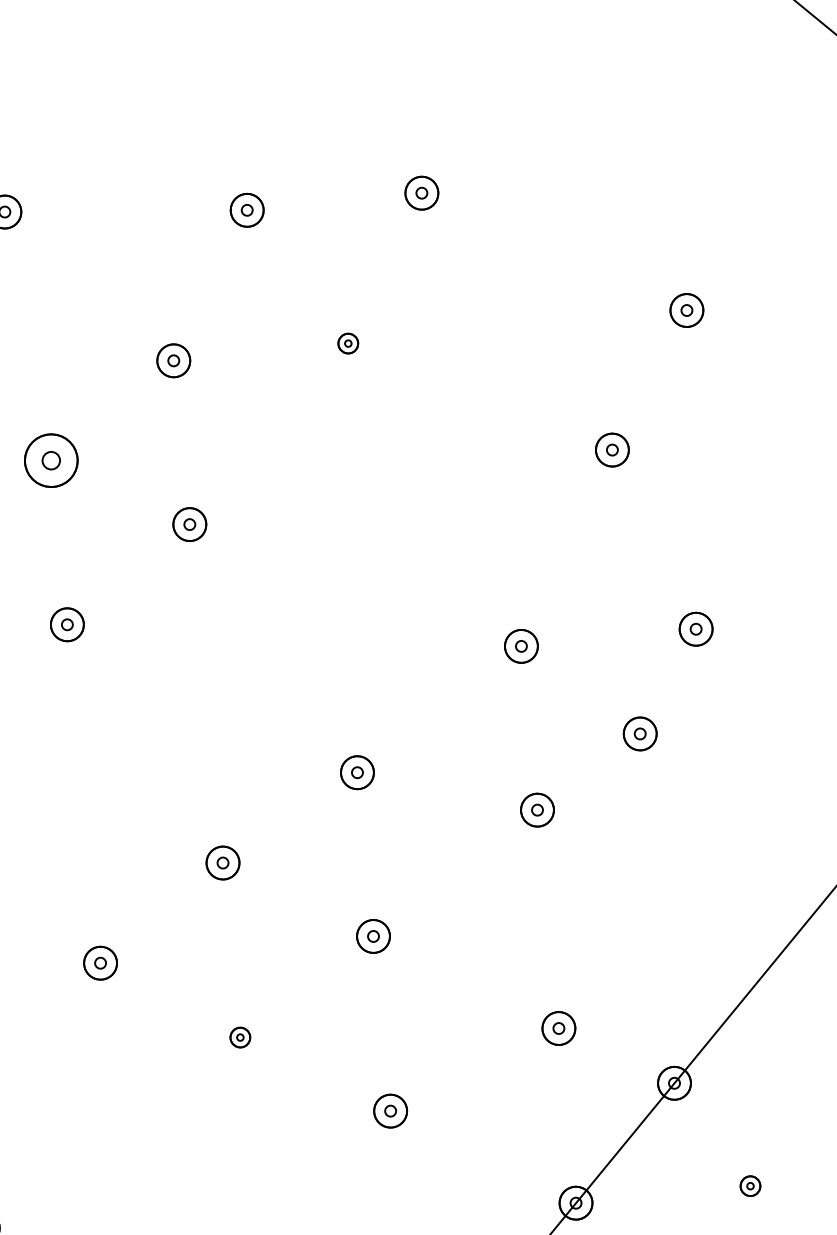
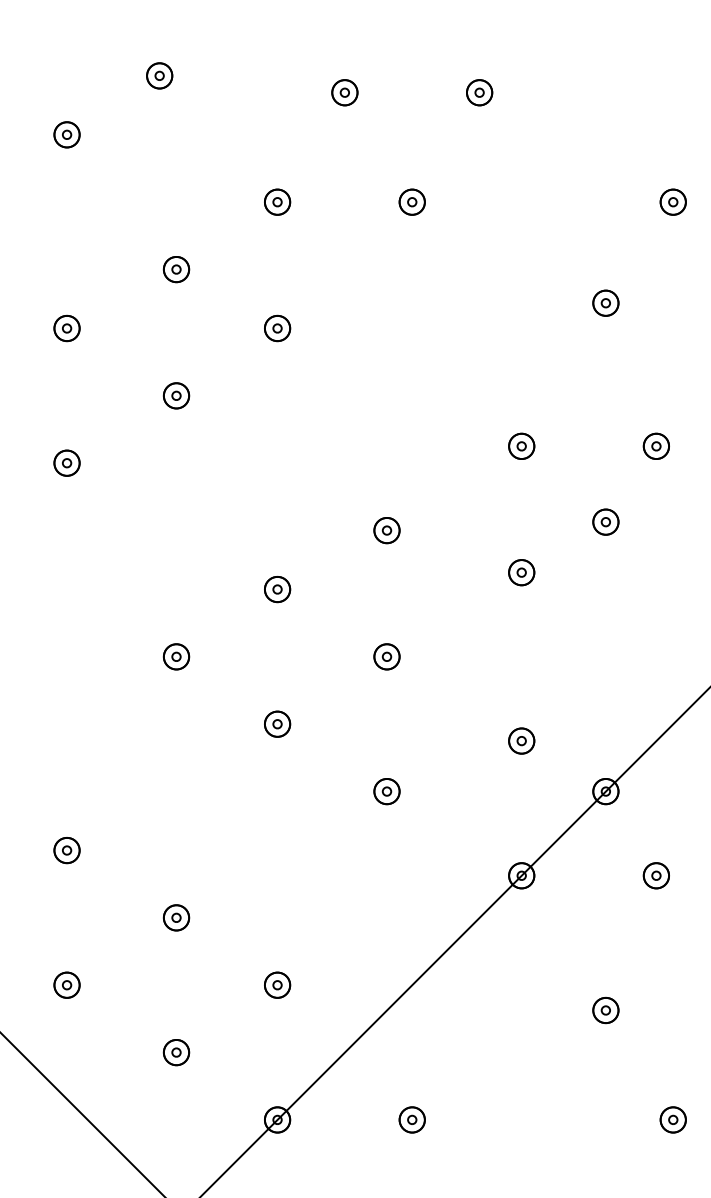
part: (347, 342) -> (411, 201), size x1.67
part: (51, 460) -> (176, 269), size x0.62
part: (240, 1036) -> (277, 723), size x1.67
part: (749, 1185) -> (655, 875), size x1.67

